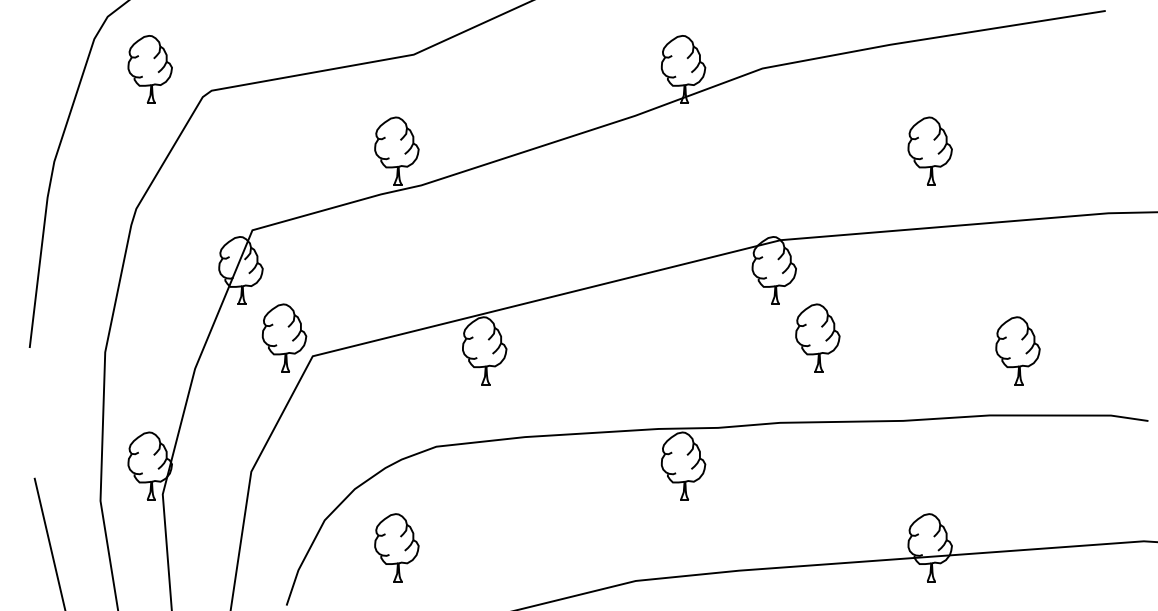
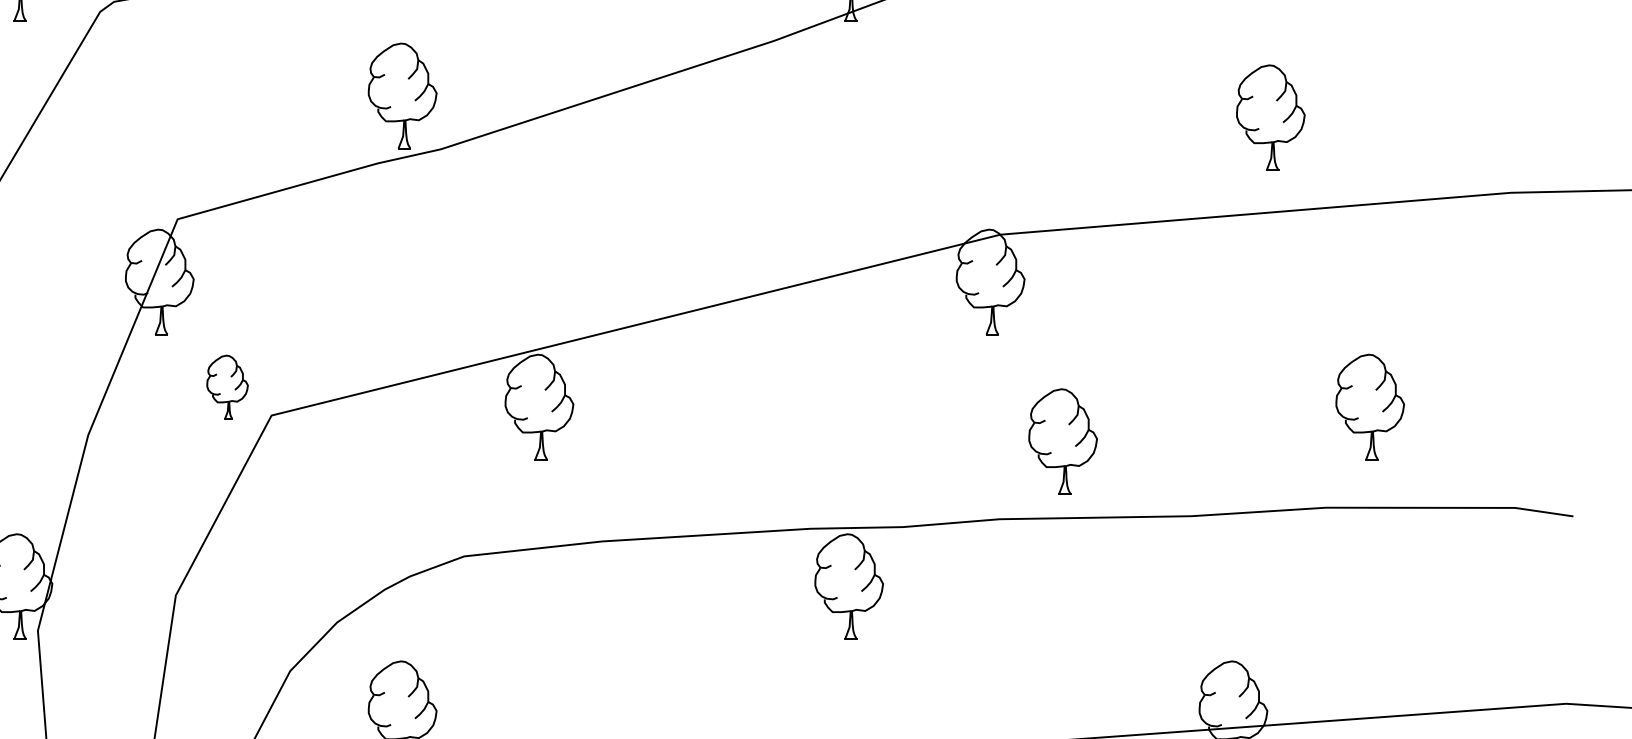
part: (929, 150) -> (1269, 116), moved
part: (284, 337) -> (227, 386), size x0.6
part: (817, 337) -> (1062, 440), moved

